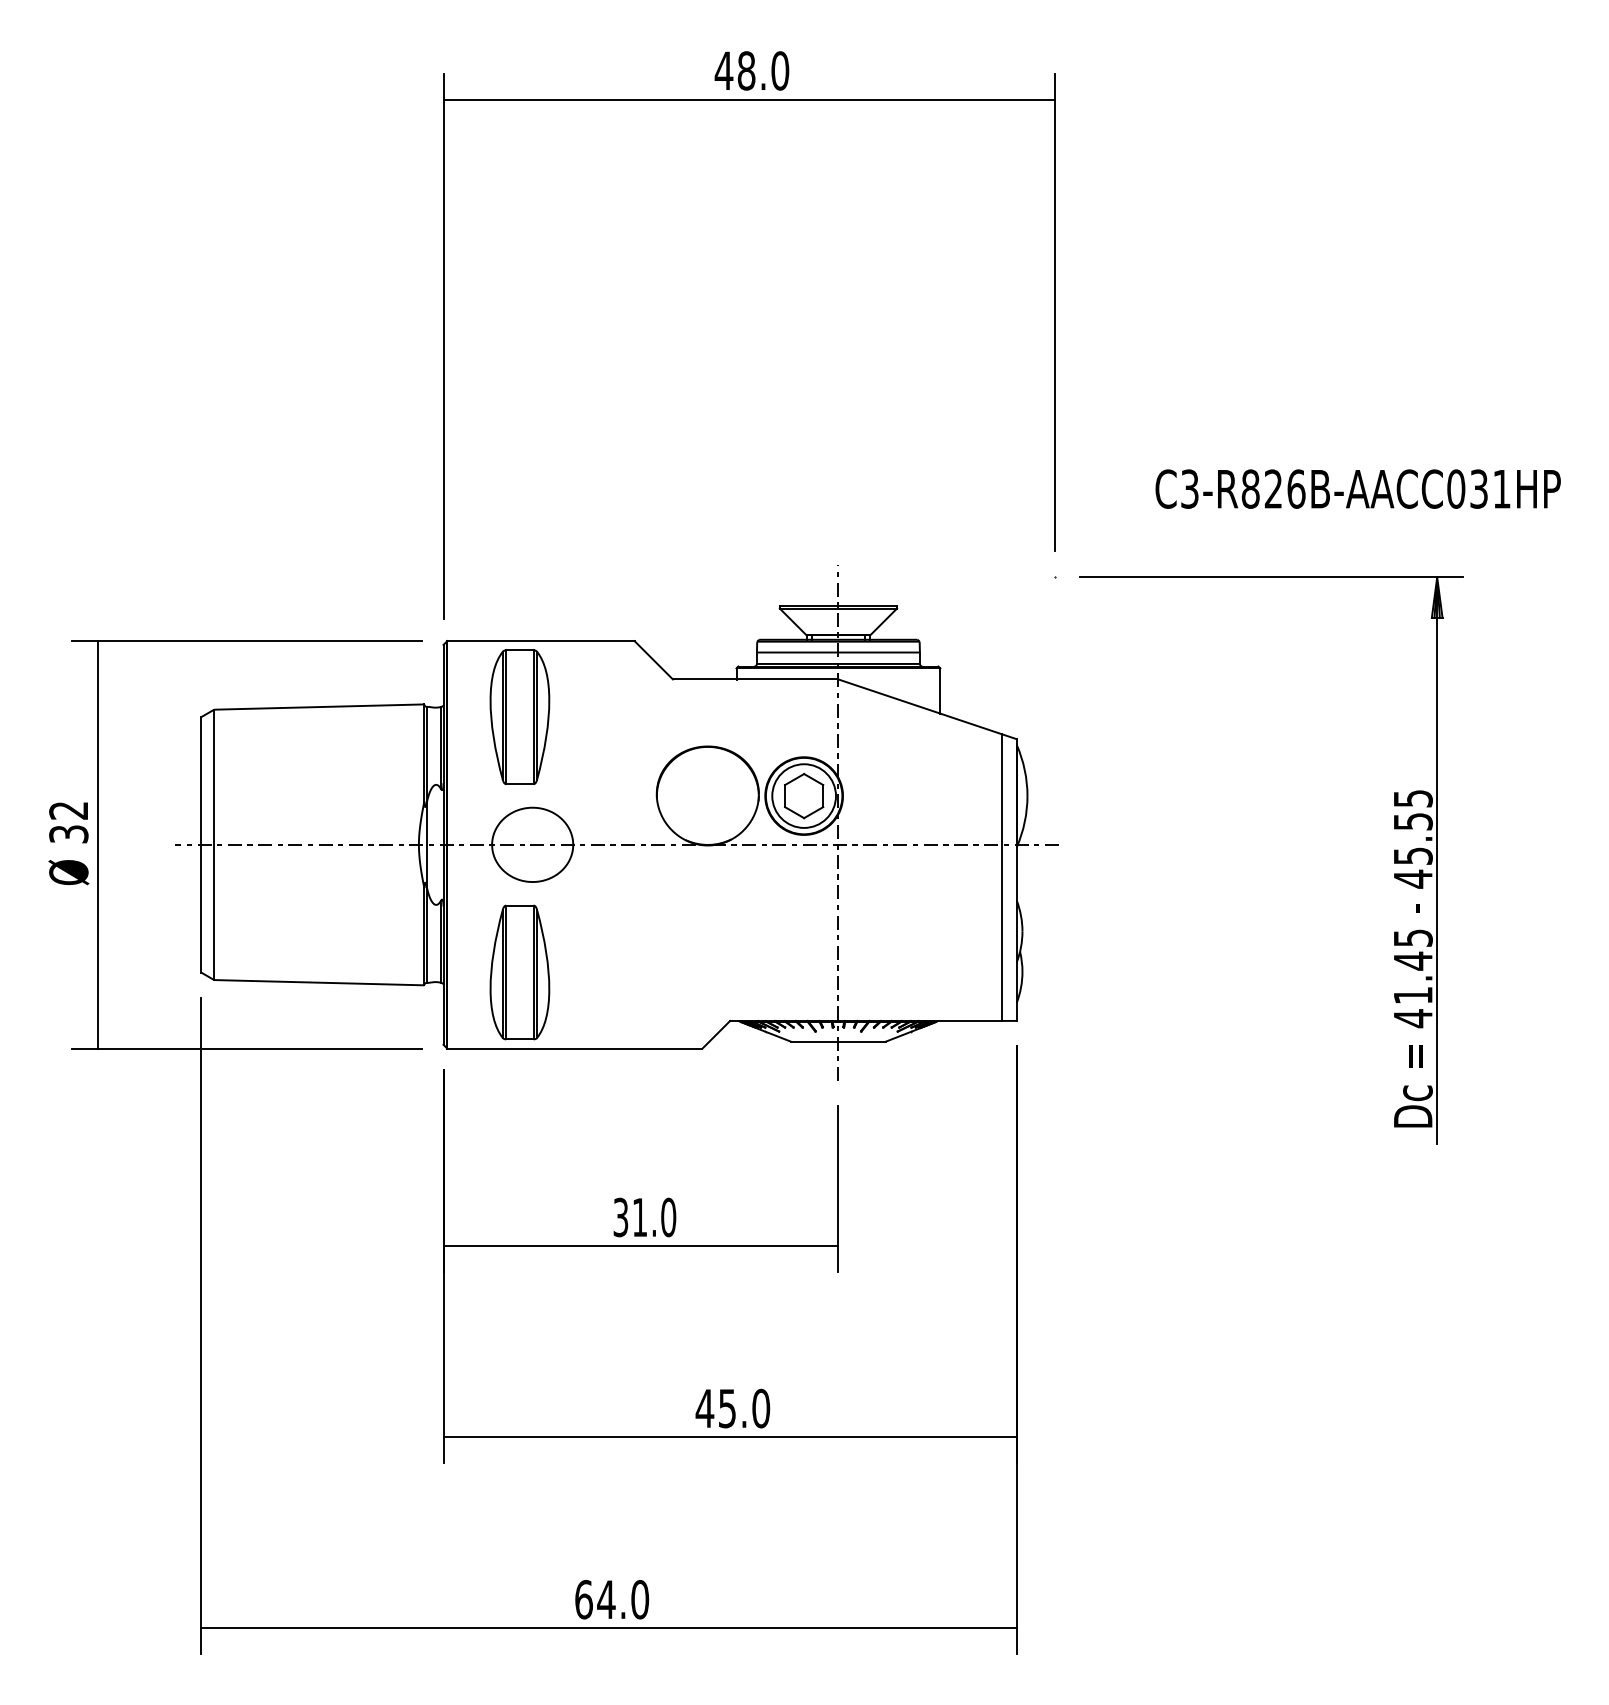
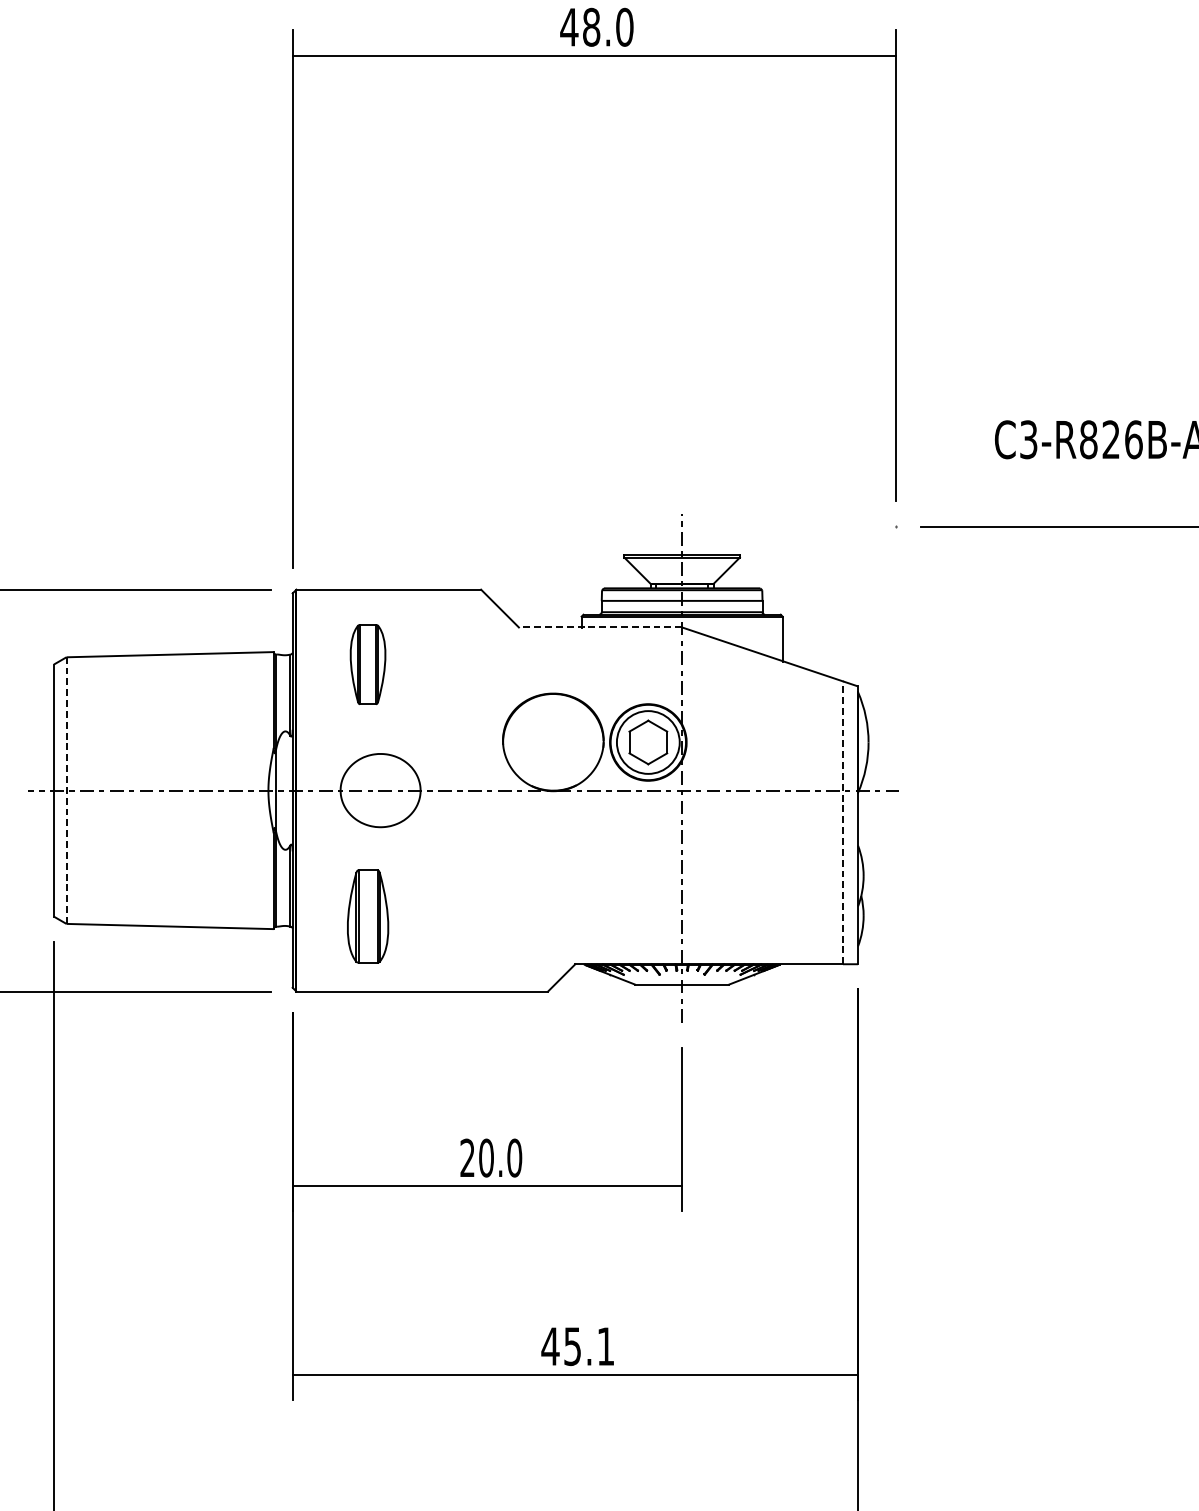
line: (755, 679) -> (600, 627), solid -> dashed
part: (519, 716) -> (367, 664), size x0.6
line: (214, 844) -> (66, 790), solid -> dashed
line: (1001, 877) -> (842, 822), solid -> dashed
part: (519, 972) -> (367, 916), size x0.7
text: (630, 1217) -> (477, 1158), 31.0 -> 20.0
text: (761, 1408) -> (606, 1346), 45.0 -> 45.1

